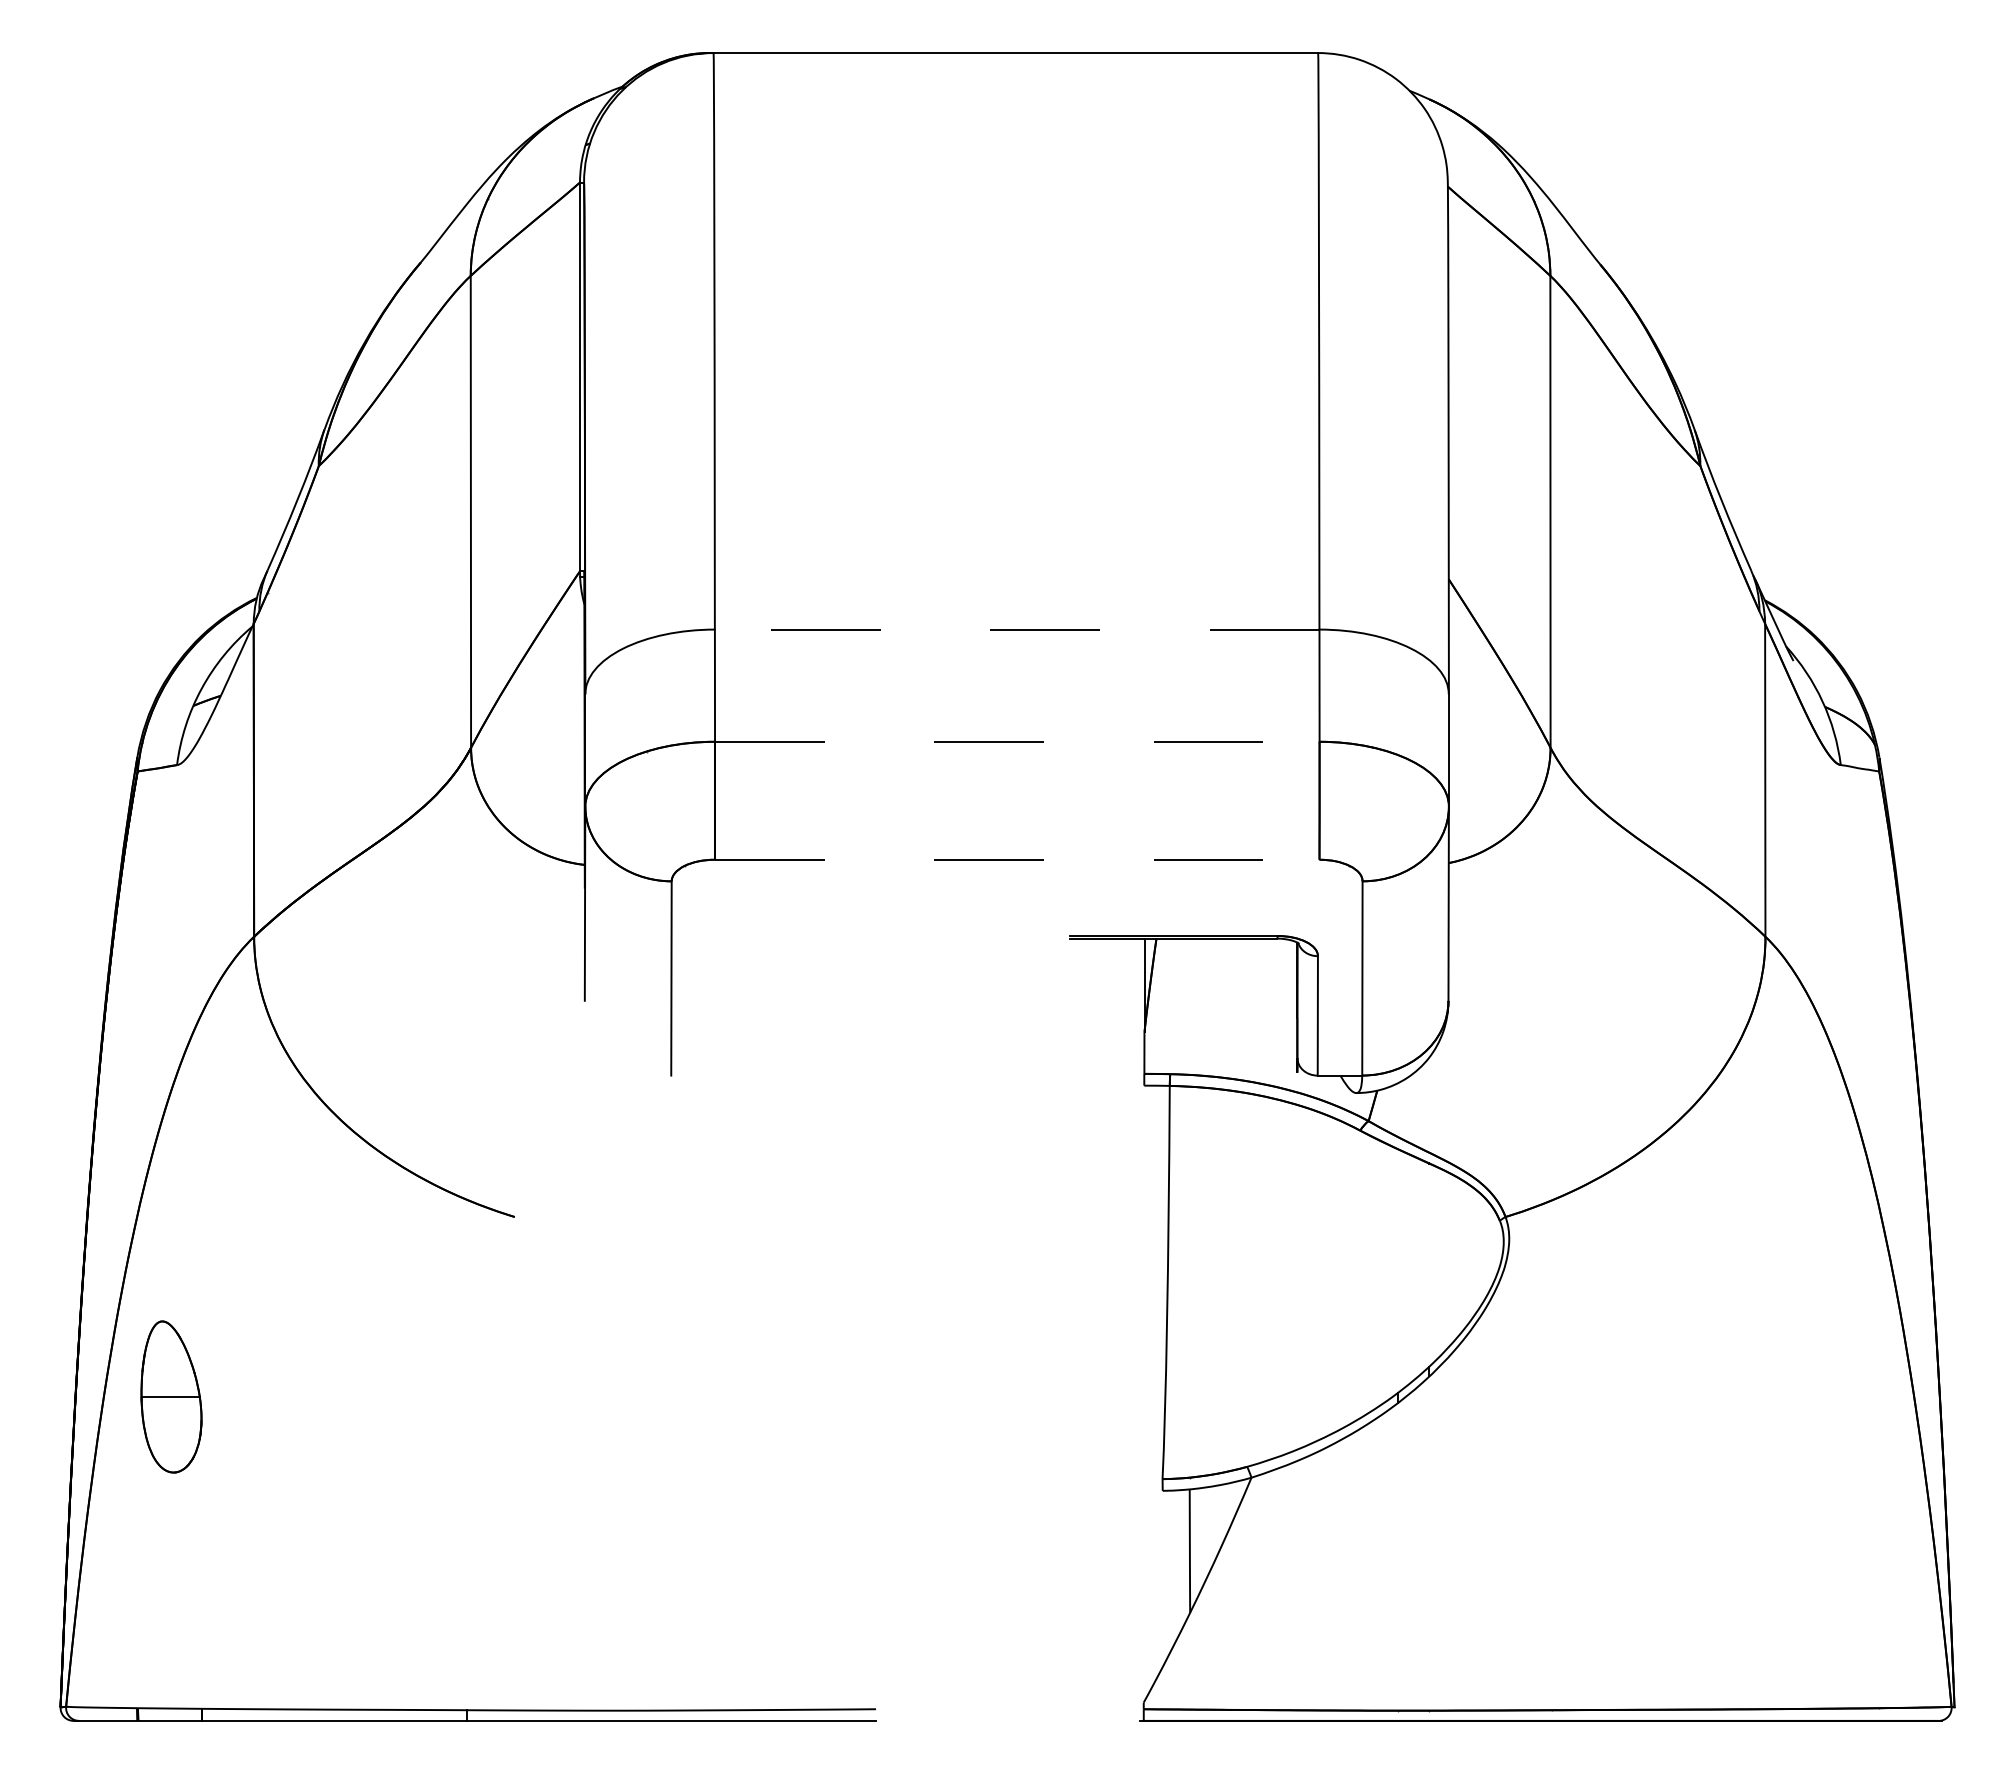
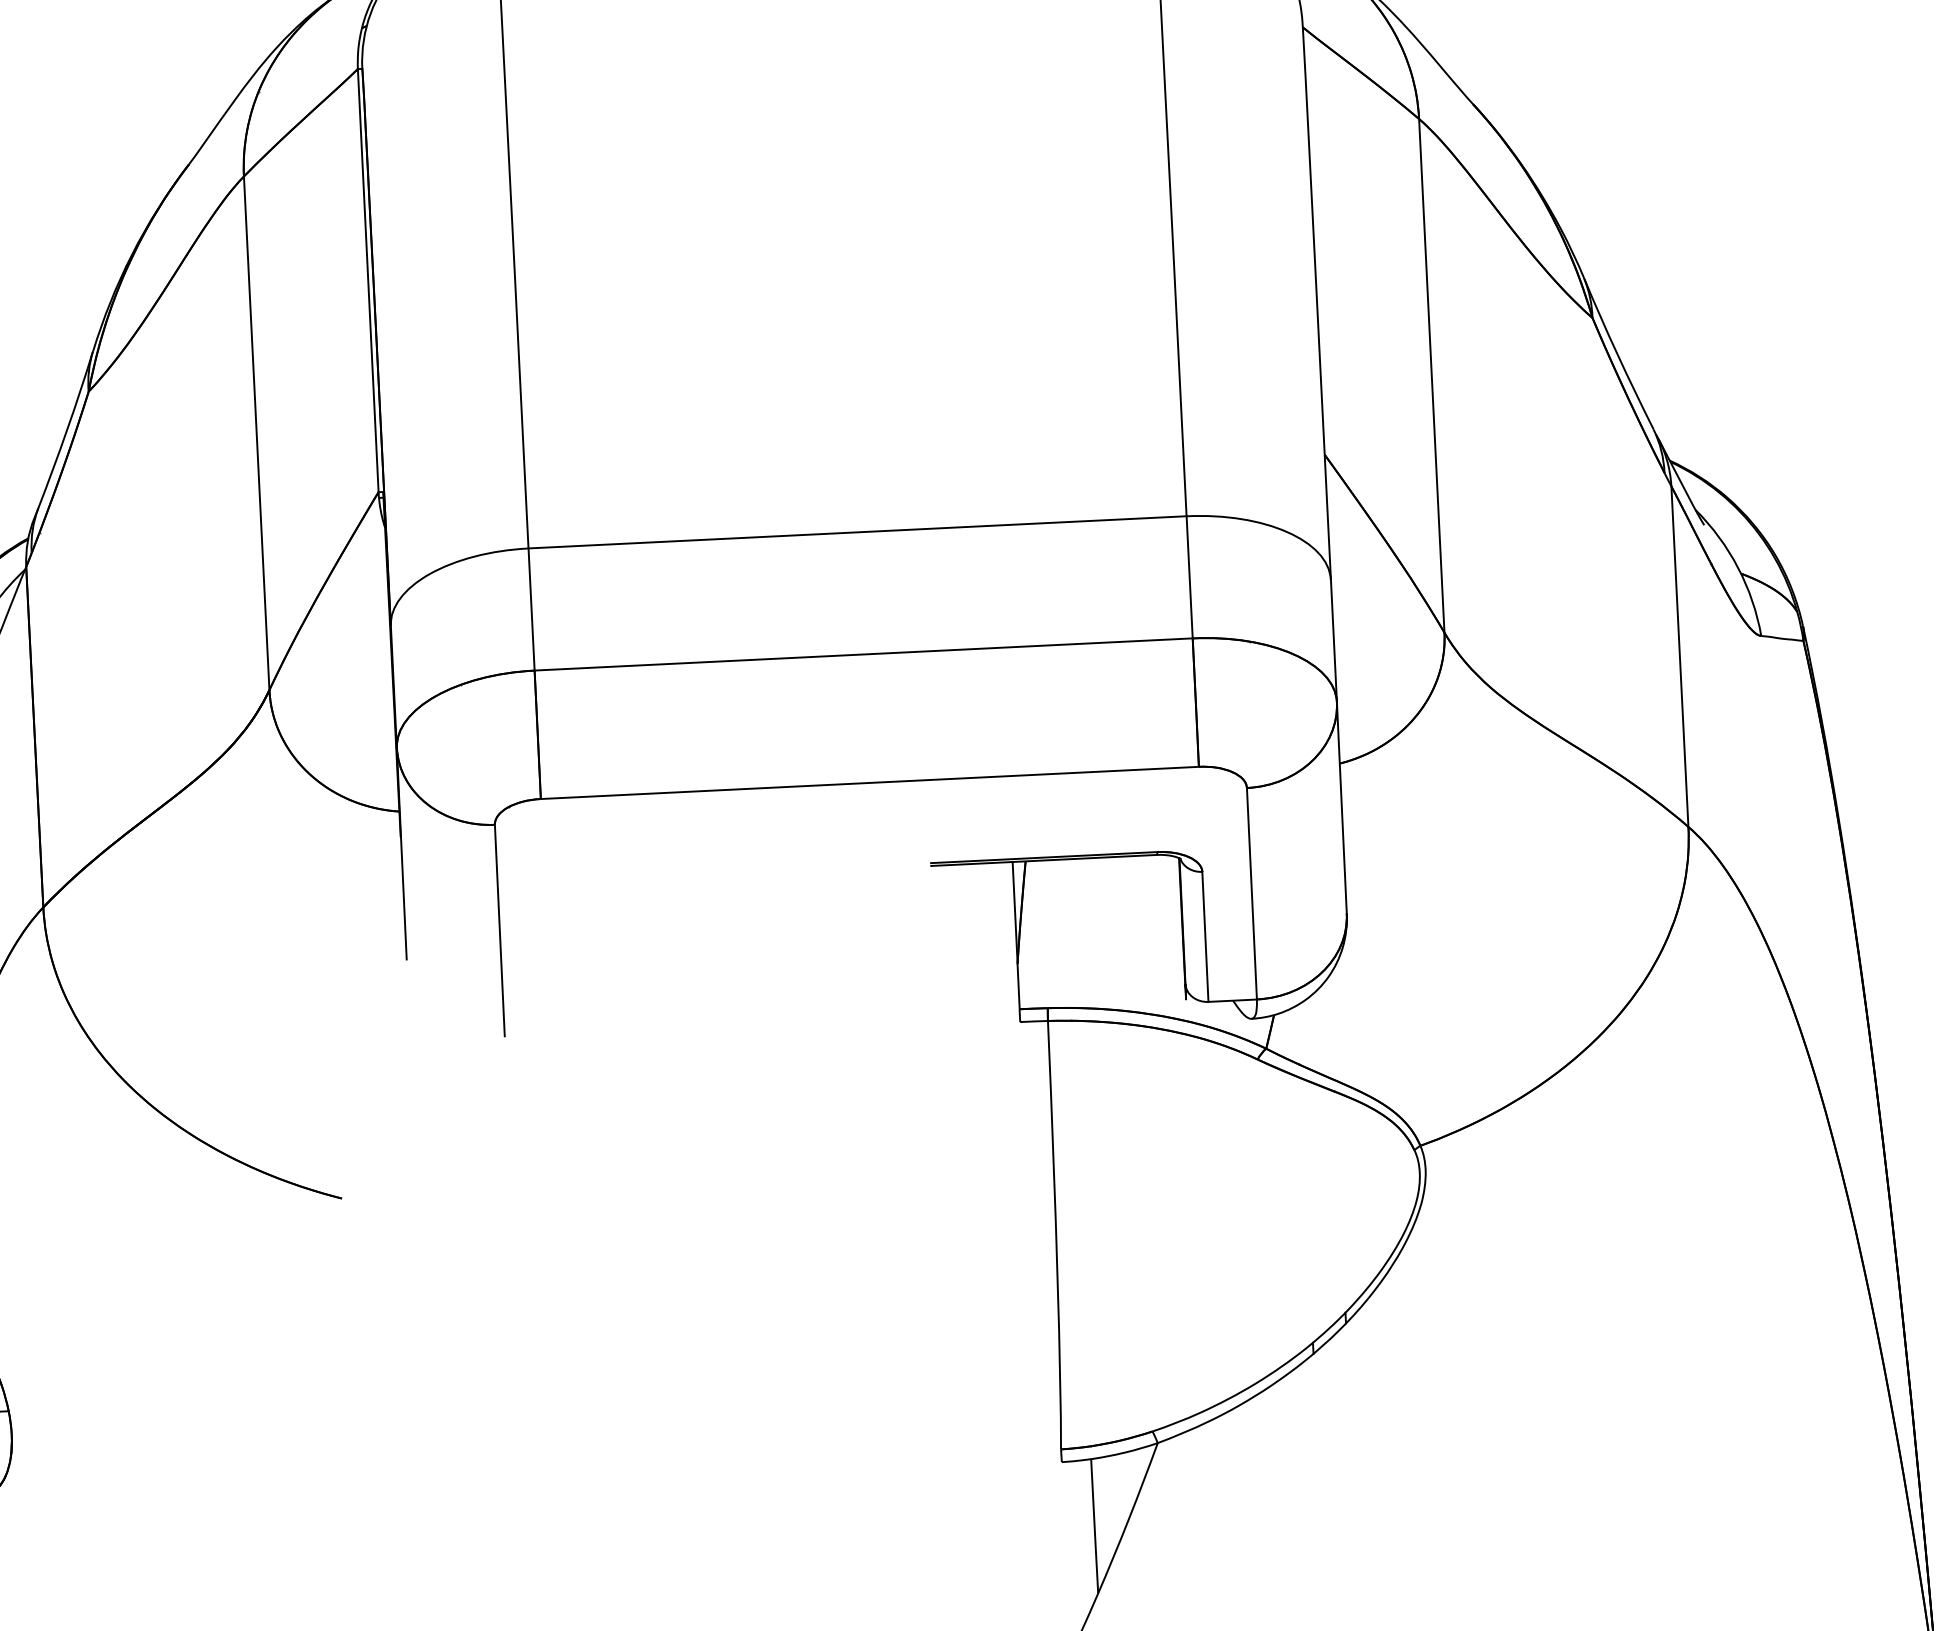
line: (1016, 629) -> (856, 532), dashed -> solid
line: (1017, 741) -> (863, 654), dashed -> solid
line: (1017, 859) -> (870, 782), dashed -> solid

